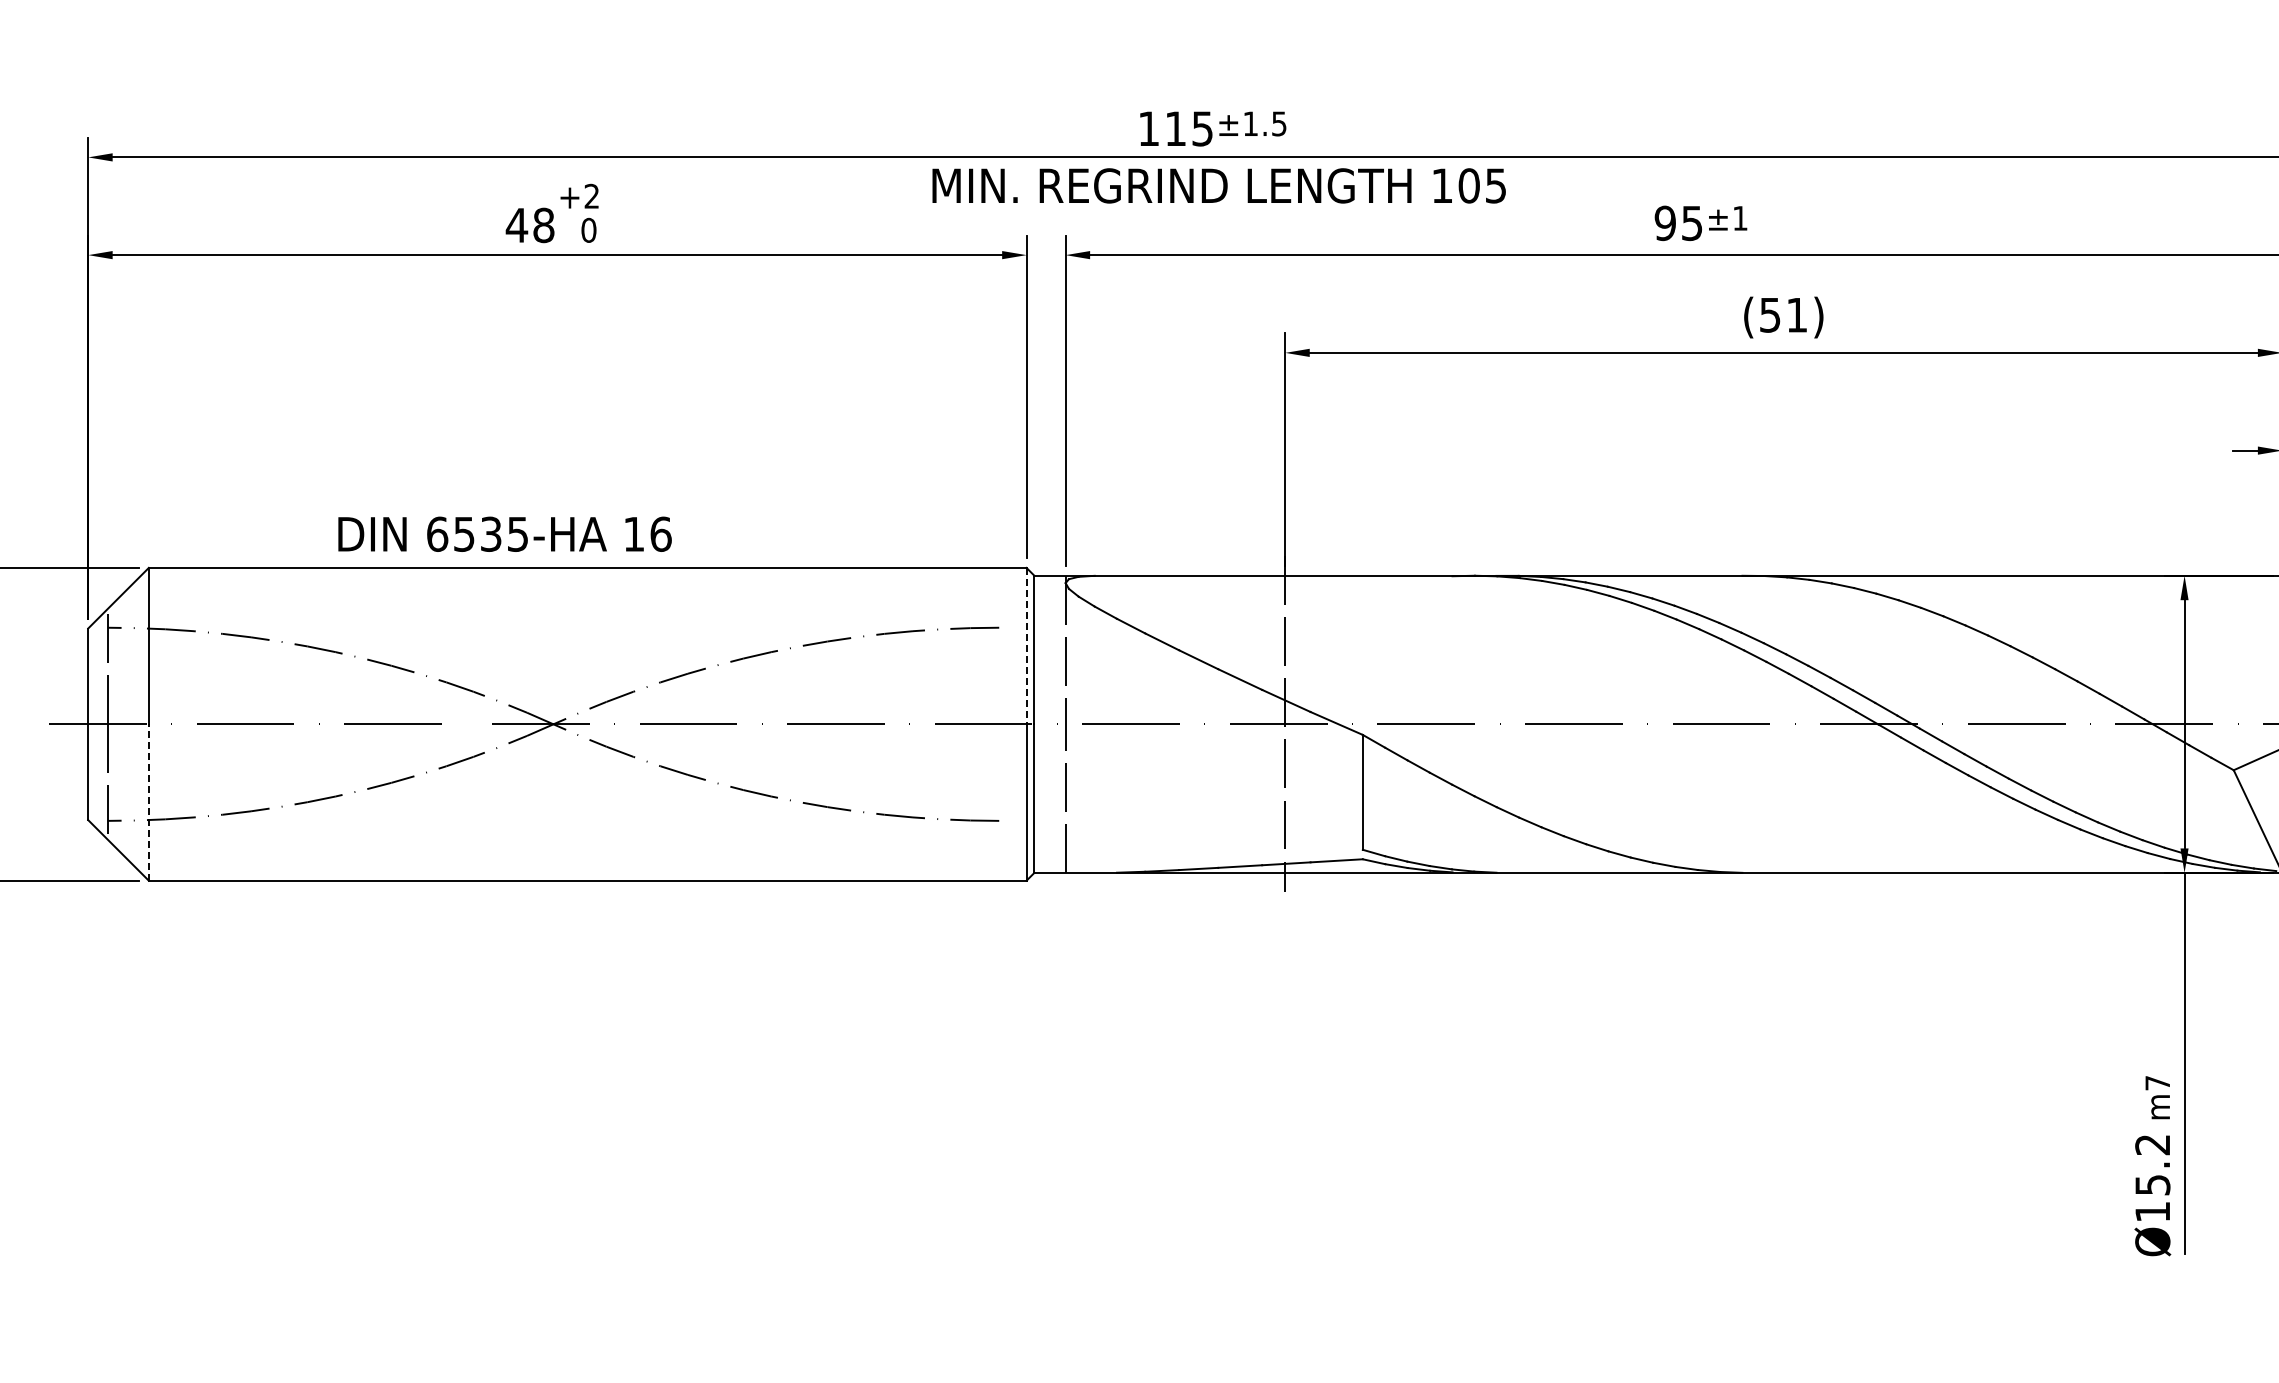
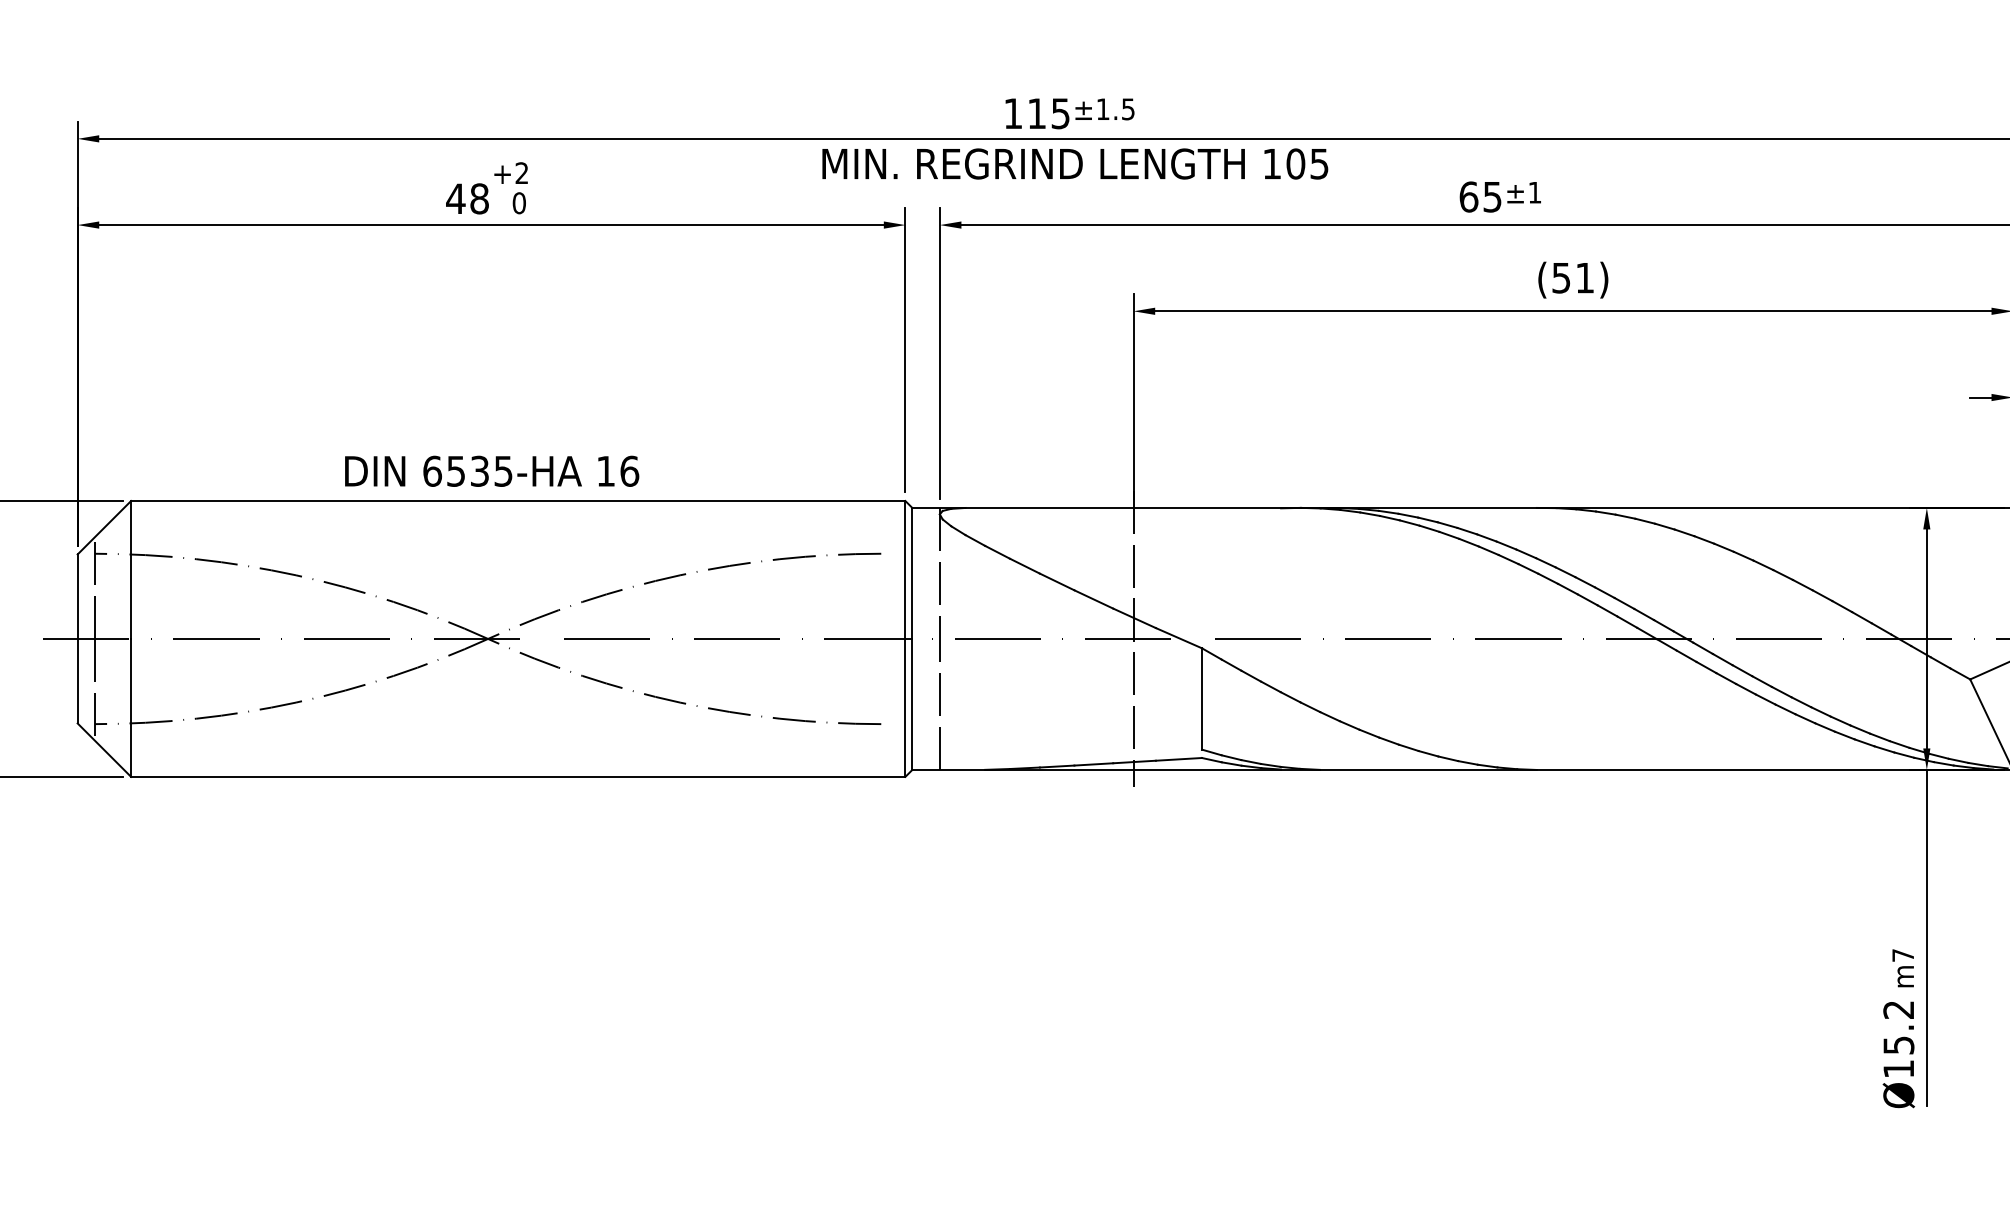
text: (1665, 223) -> (1468, 197), 95 -> 65
text: (504, 533) -> (491, 470), moved
line: (1026, 646) -> (905, 570), dashed -> solid
line: (148, 802) -> (130, 707), dashed -> solid

